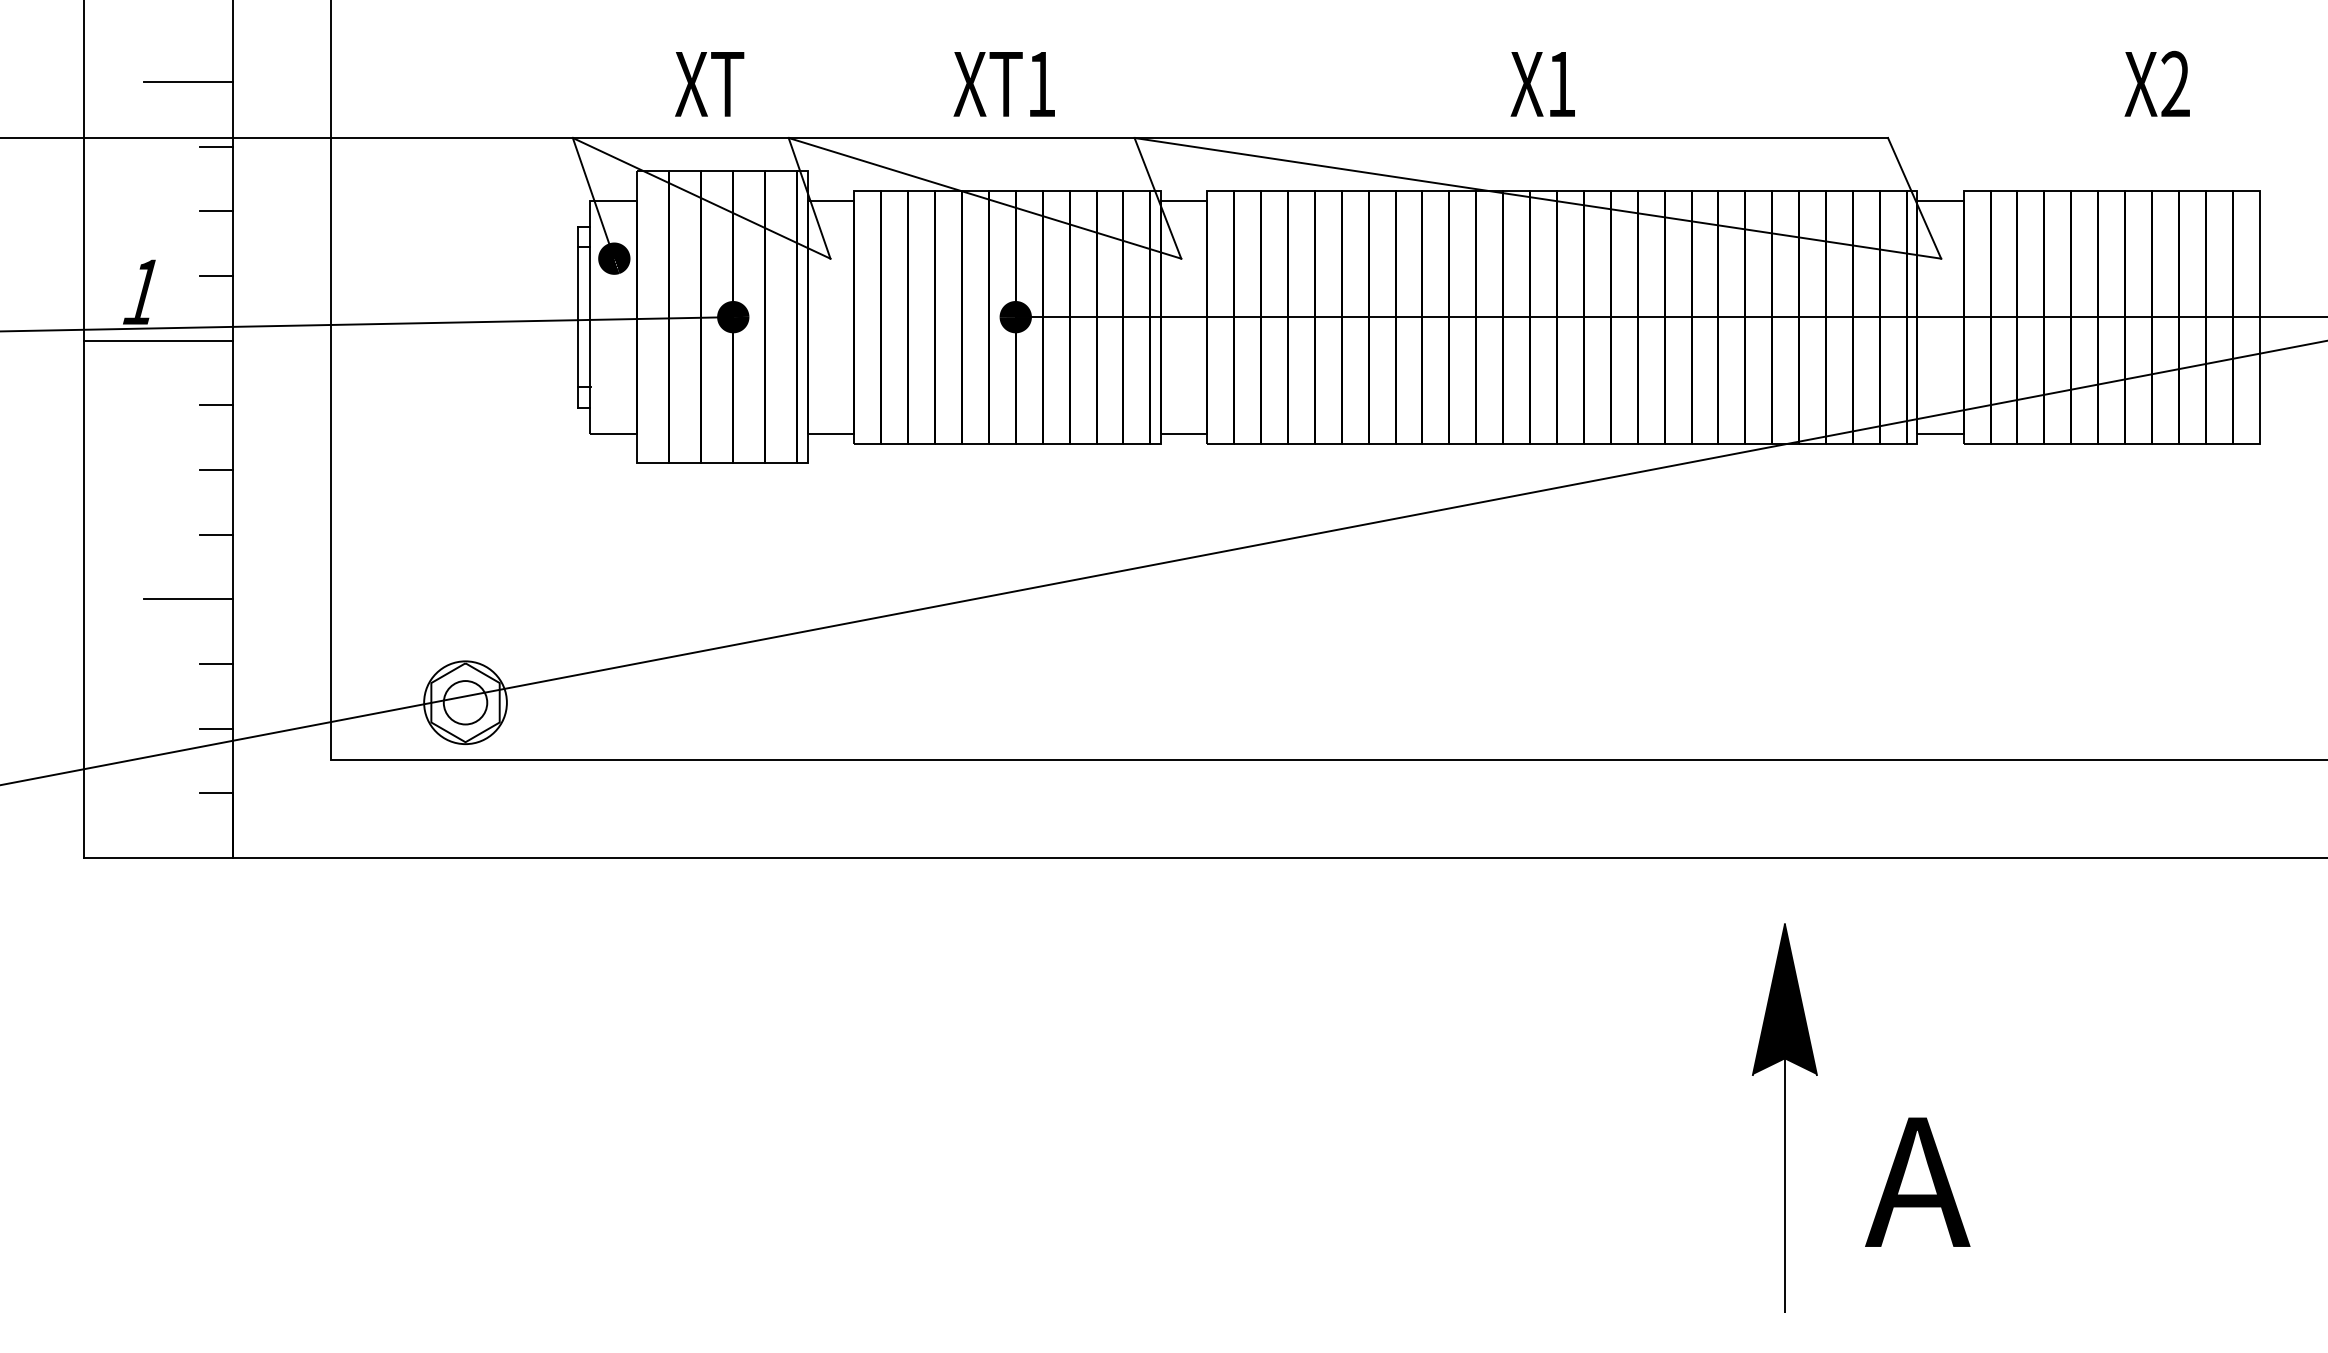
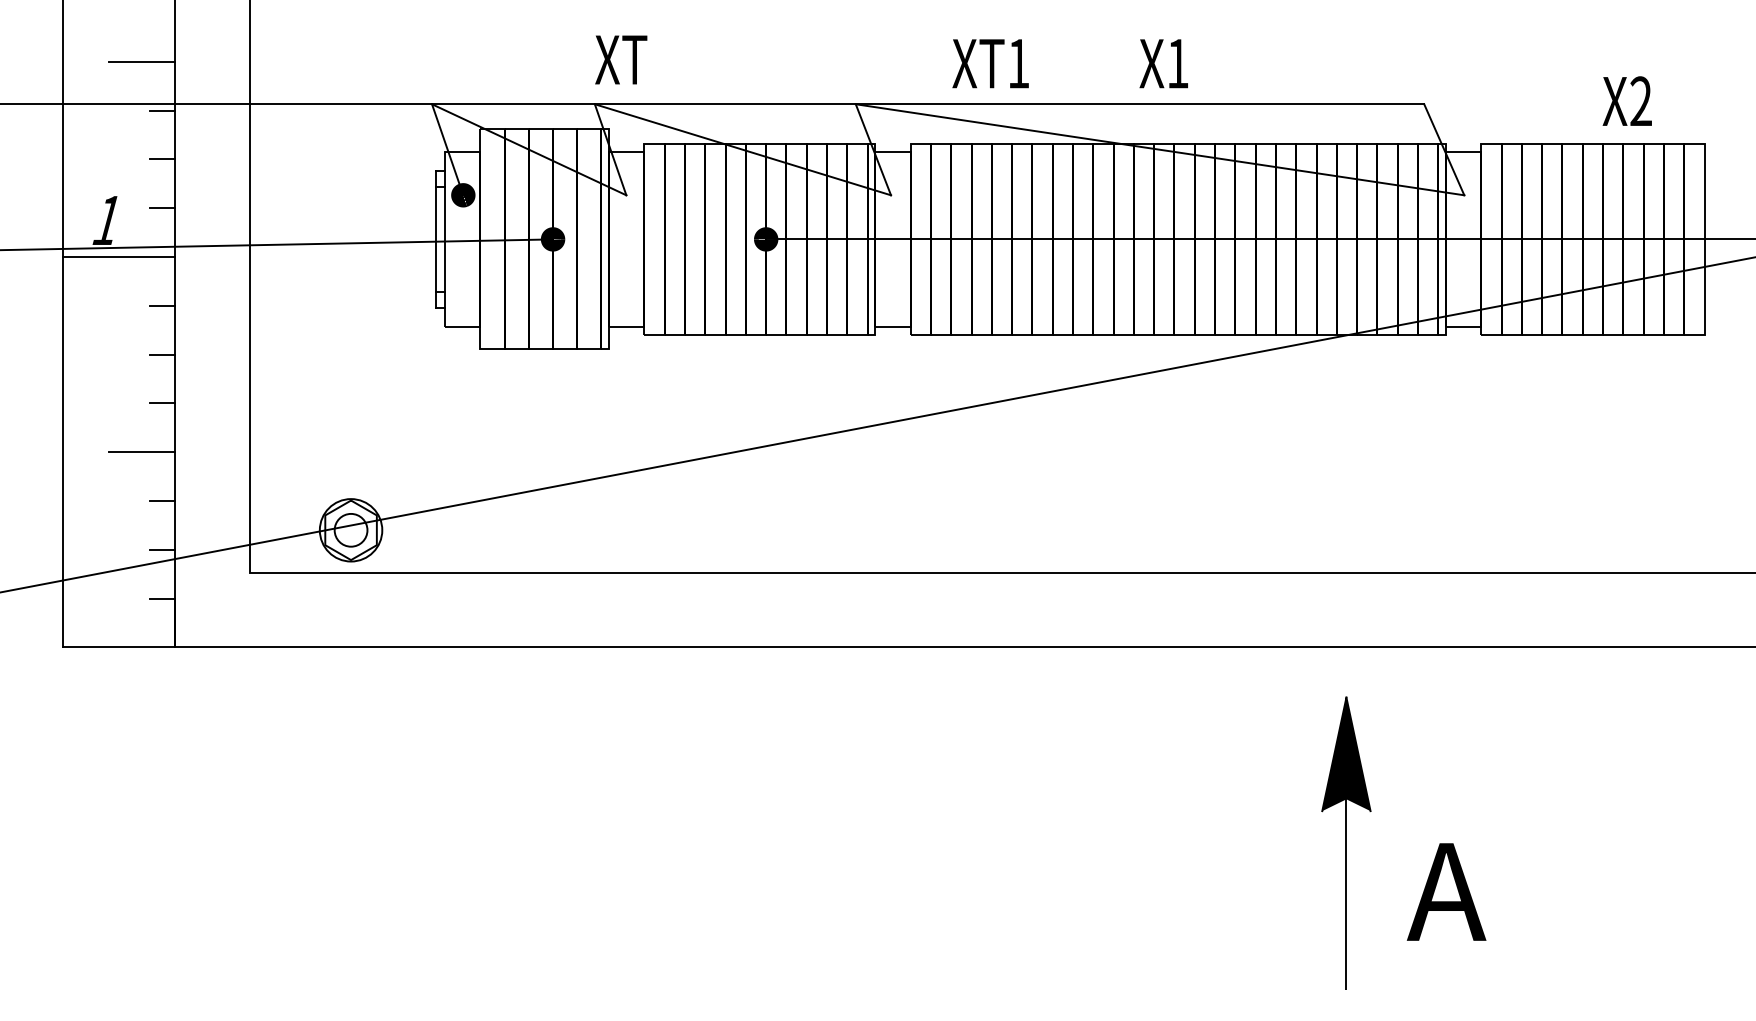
text: (2156, 83) -> (1626, 100), moved
text: (709, 84) -> (621, 60), moved
text: (1003, 84) -> (990, 63), moved

